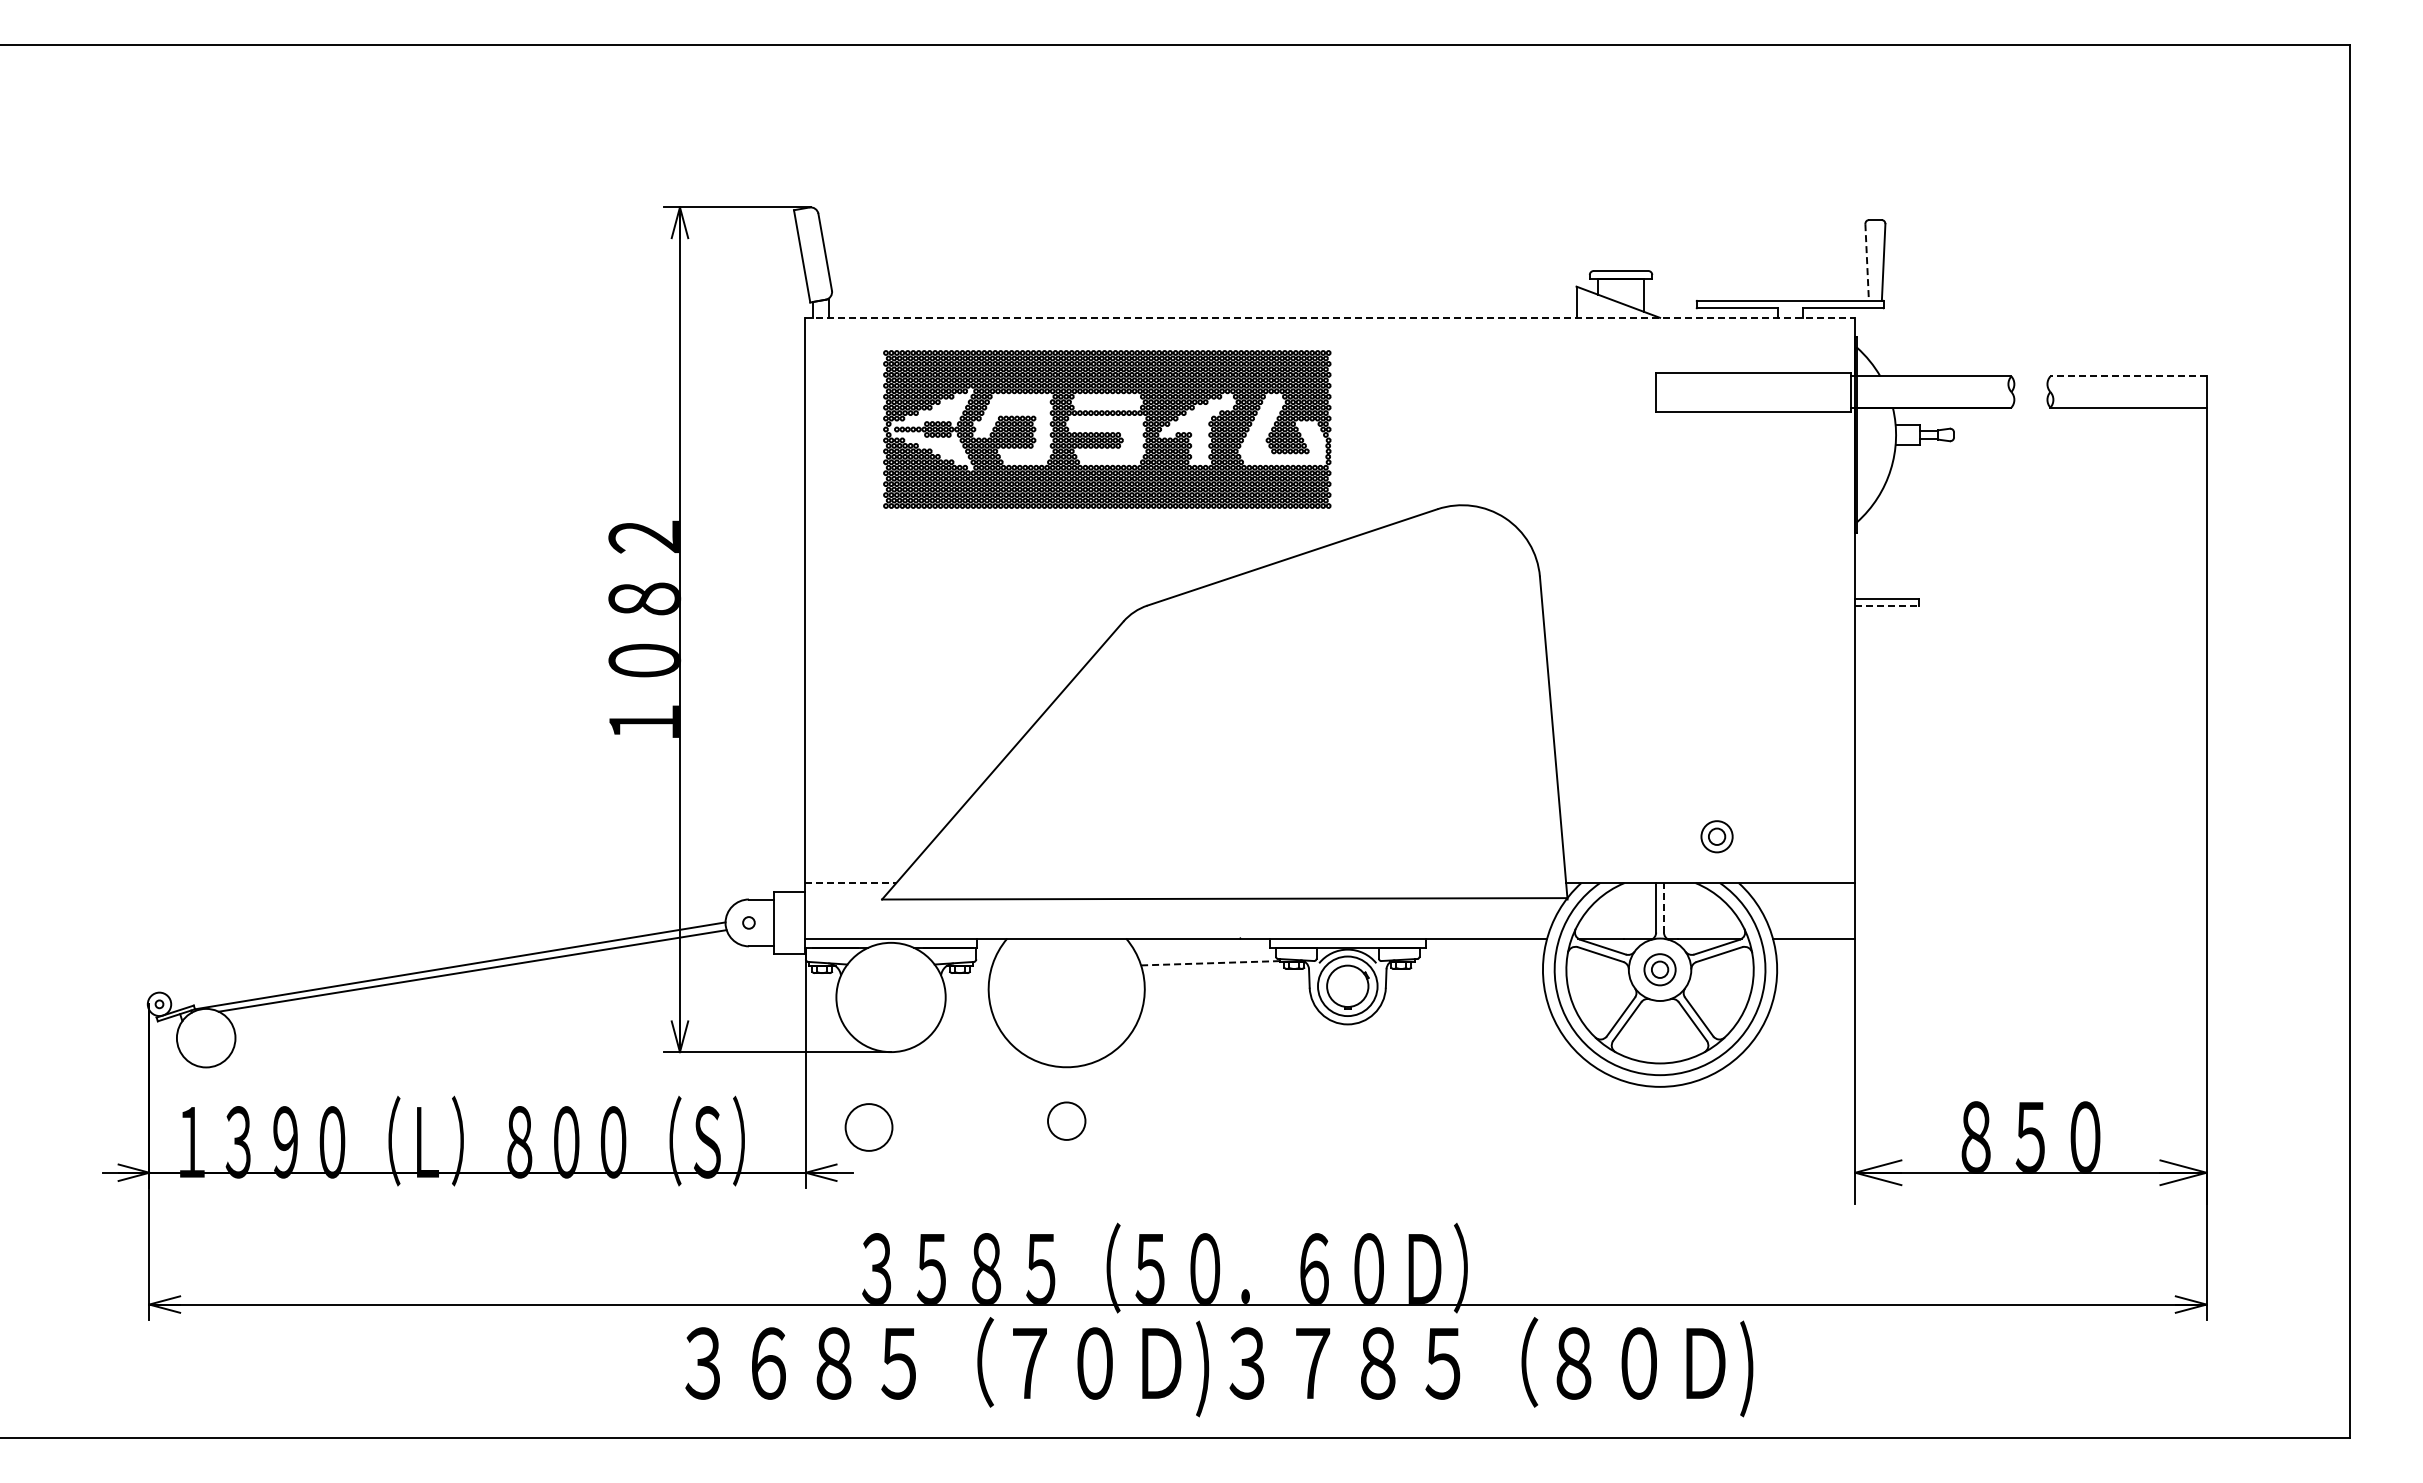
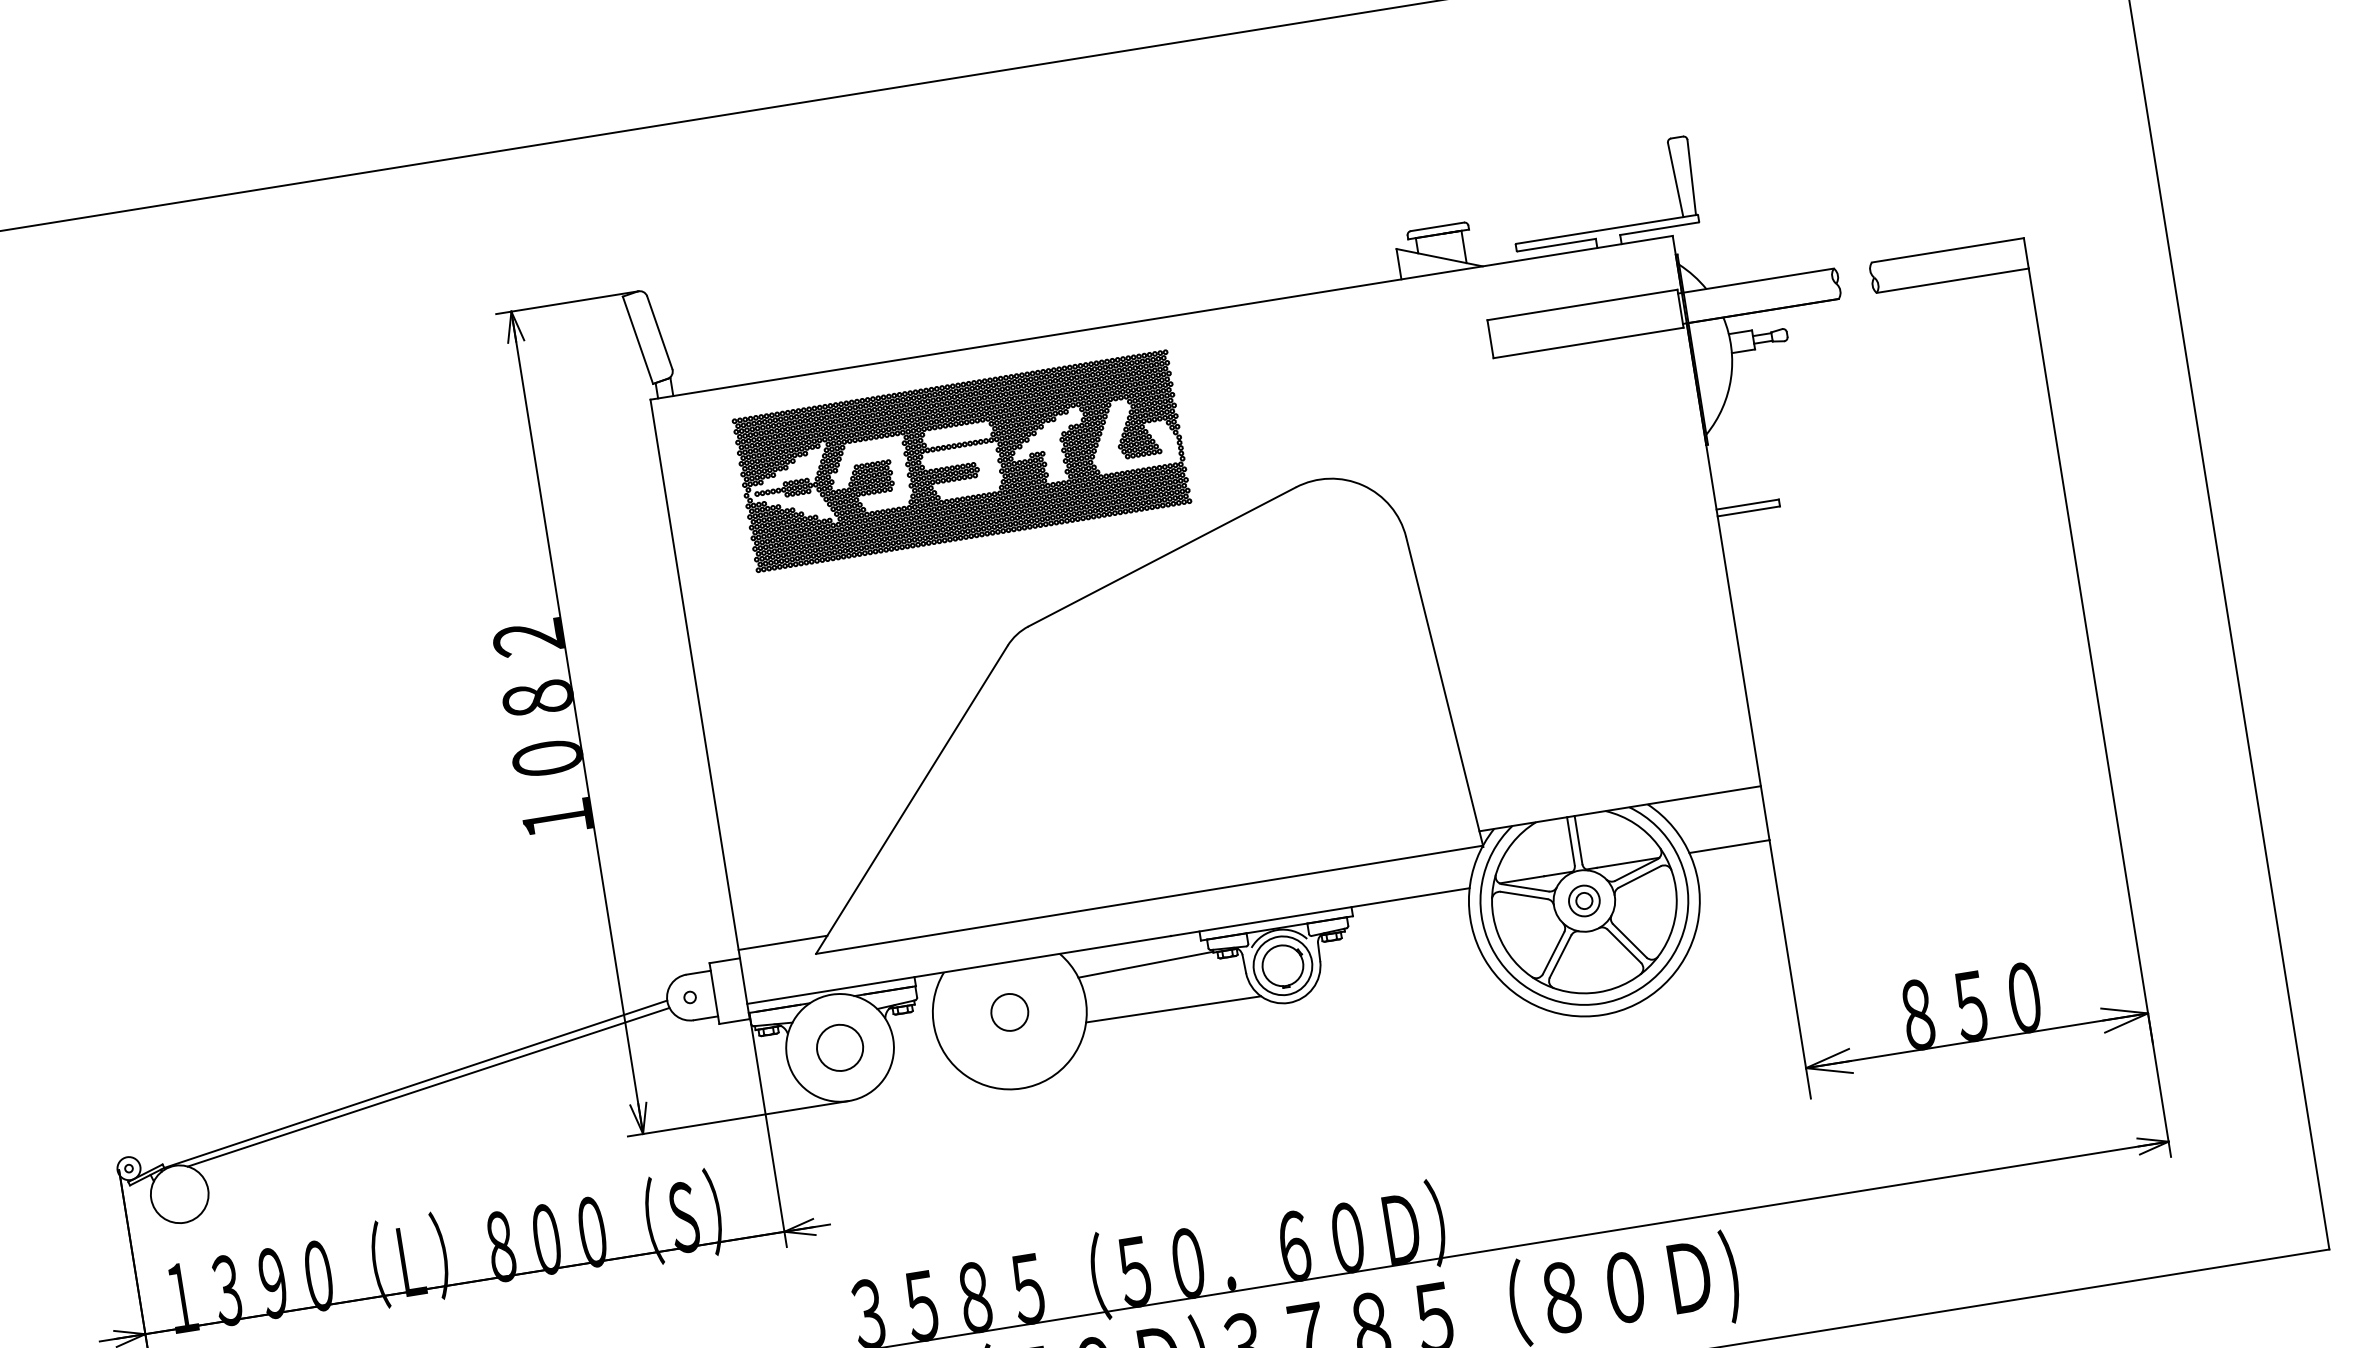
line: (1867, 262) -> (1676, 180), dashed -> solid
line: (1330, 317) -> (1161, 317), dashed -> solid
line: (2128, 376) -> (1947, 250), dashed -> solid
line: (1887, 605) -> (1748, 510), dashed -> solid
part: (1716, 836) -> (1618, 762), removed
line: (850, 883) -> (782, 943), dashed -> solid
line: (1663, 907) -> (1578, 839), dashed -> solid
line: (1210, 963) -> (1145, 964), dashed -> solid
line: (1230, 1012) -> (1172, 1009), added
circle: (1066, 1120) -> (1009, 1011), moved
circle: (868, 1127) -> (839, 1047), moved

